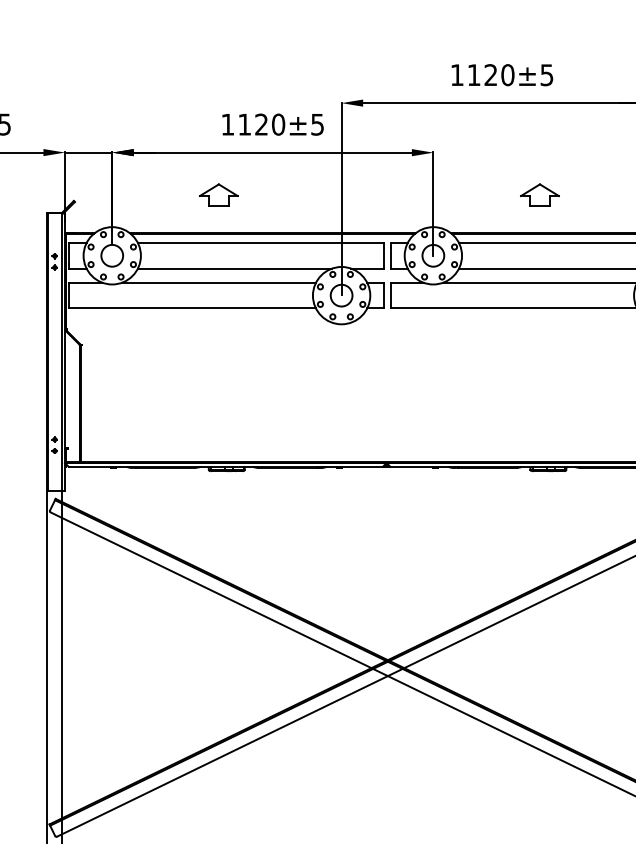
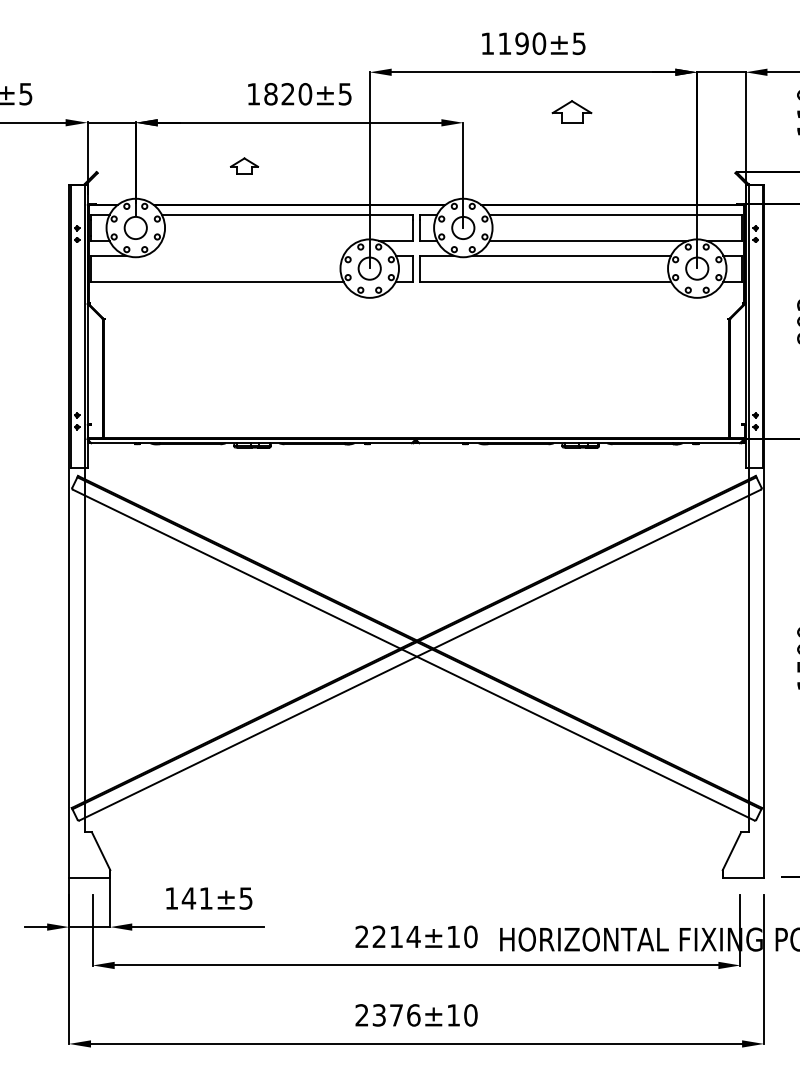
text: (490, 74) -> (521, 43), 1120±5 -> 1190±5
text: (244, 124) -> (270, 94), 1120±5 -> 1820±5
part: (218, 194) -> (244, 165), size x0.7
part: (539, 194) -> (571, 111), moved
line: (234, 269) -> (260, 241), removed
line: (218, 282) -> (244, 255), removed

